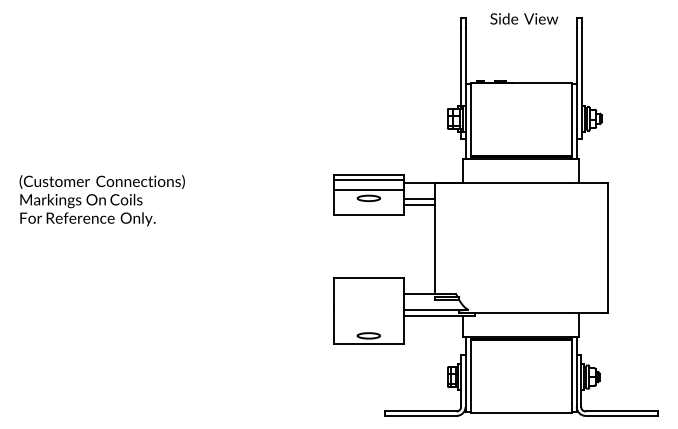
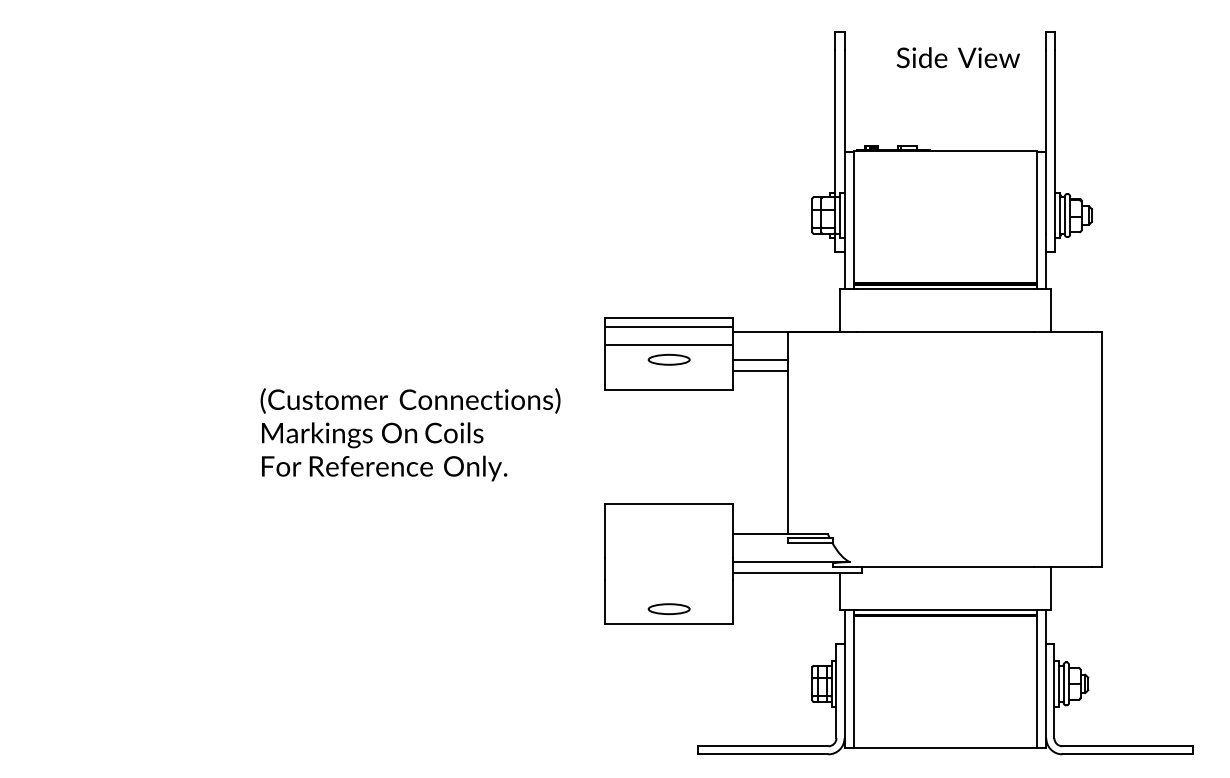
text: (523, 18) -> (956, 57), moved
text: (101, 200) -> (409, 434), moved

